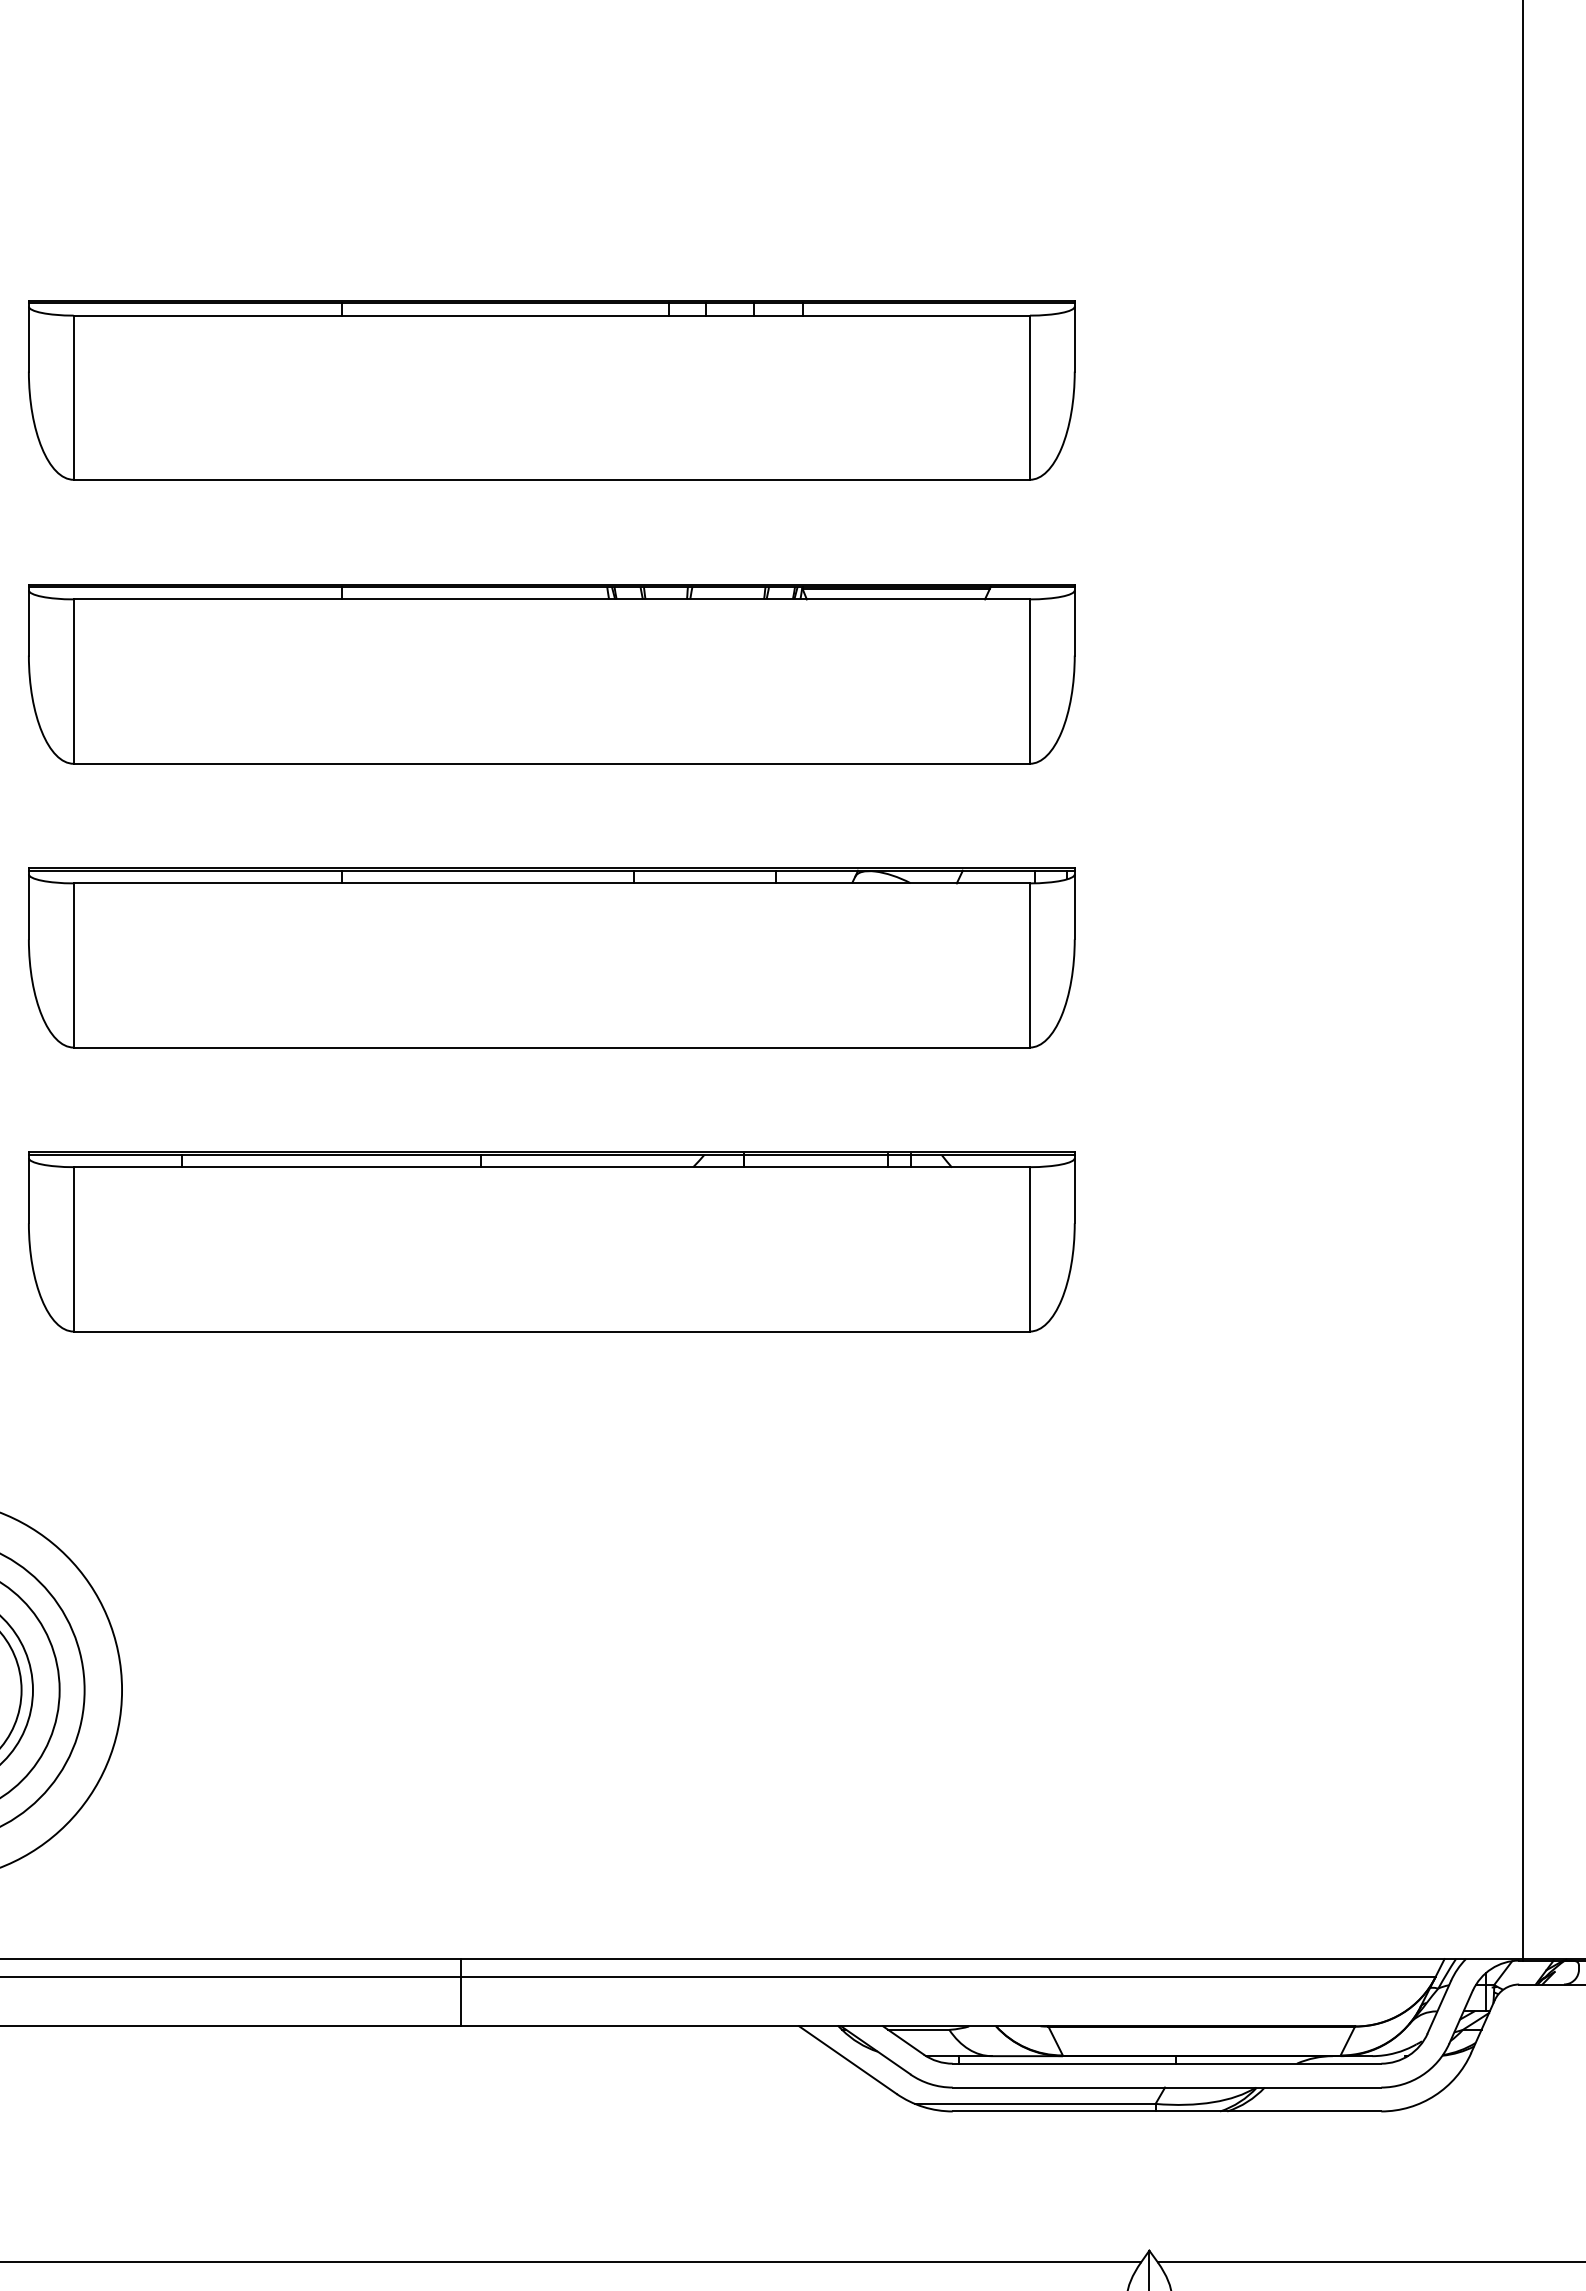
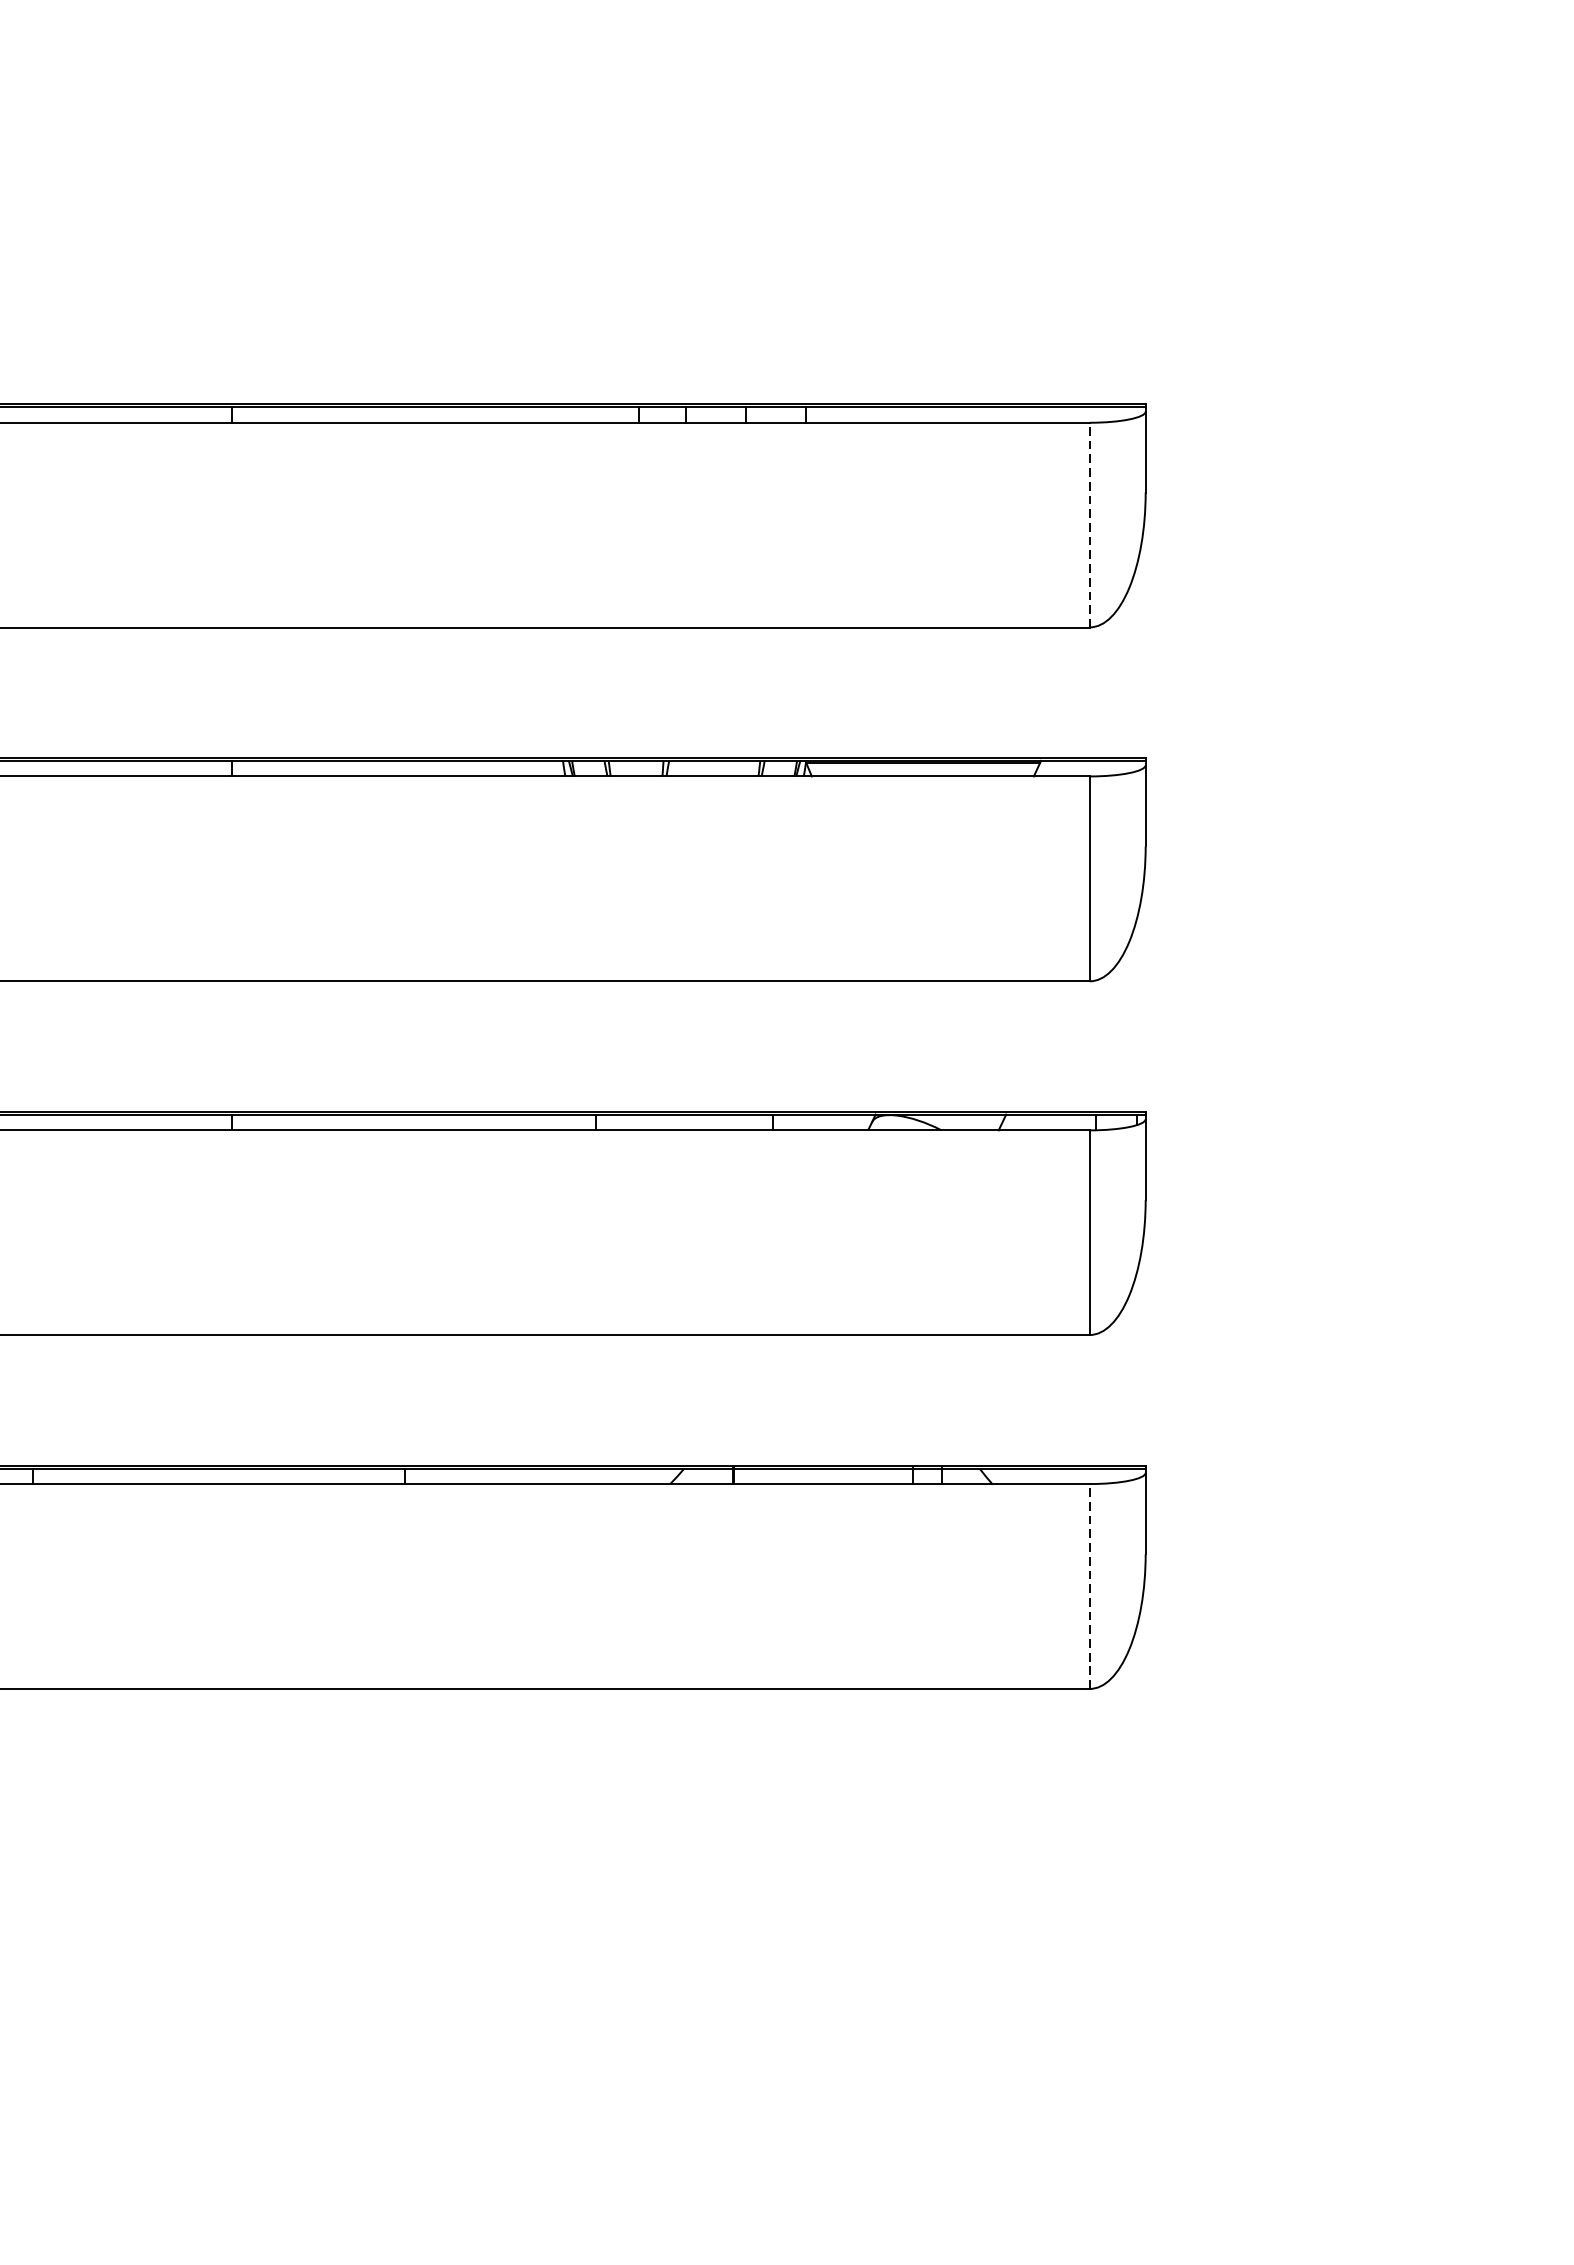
line: (1029, 397) -> (1089, 524), solid -> dashed
line: (1029, 1248) -> (1089, 1585), solid -> dashed

